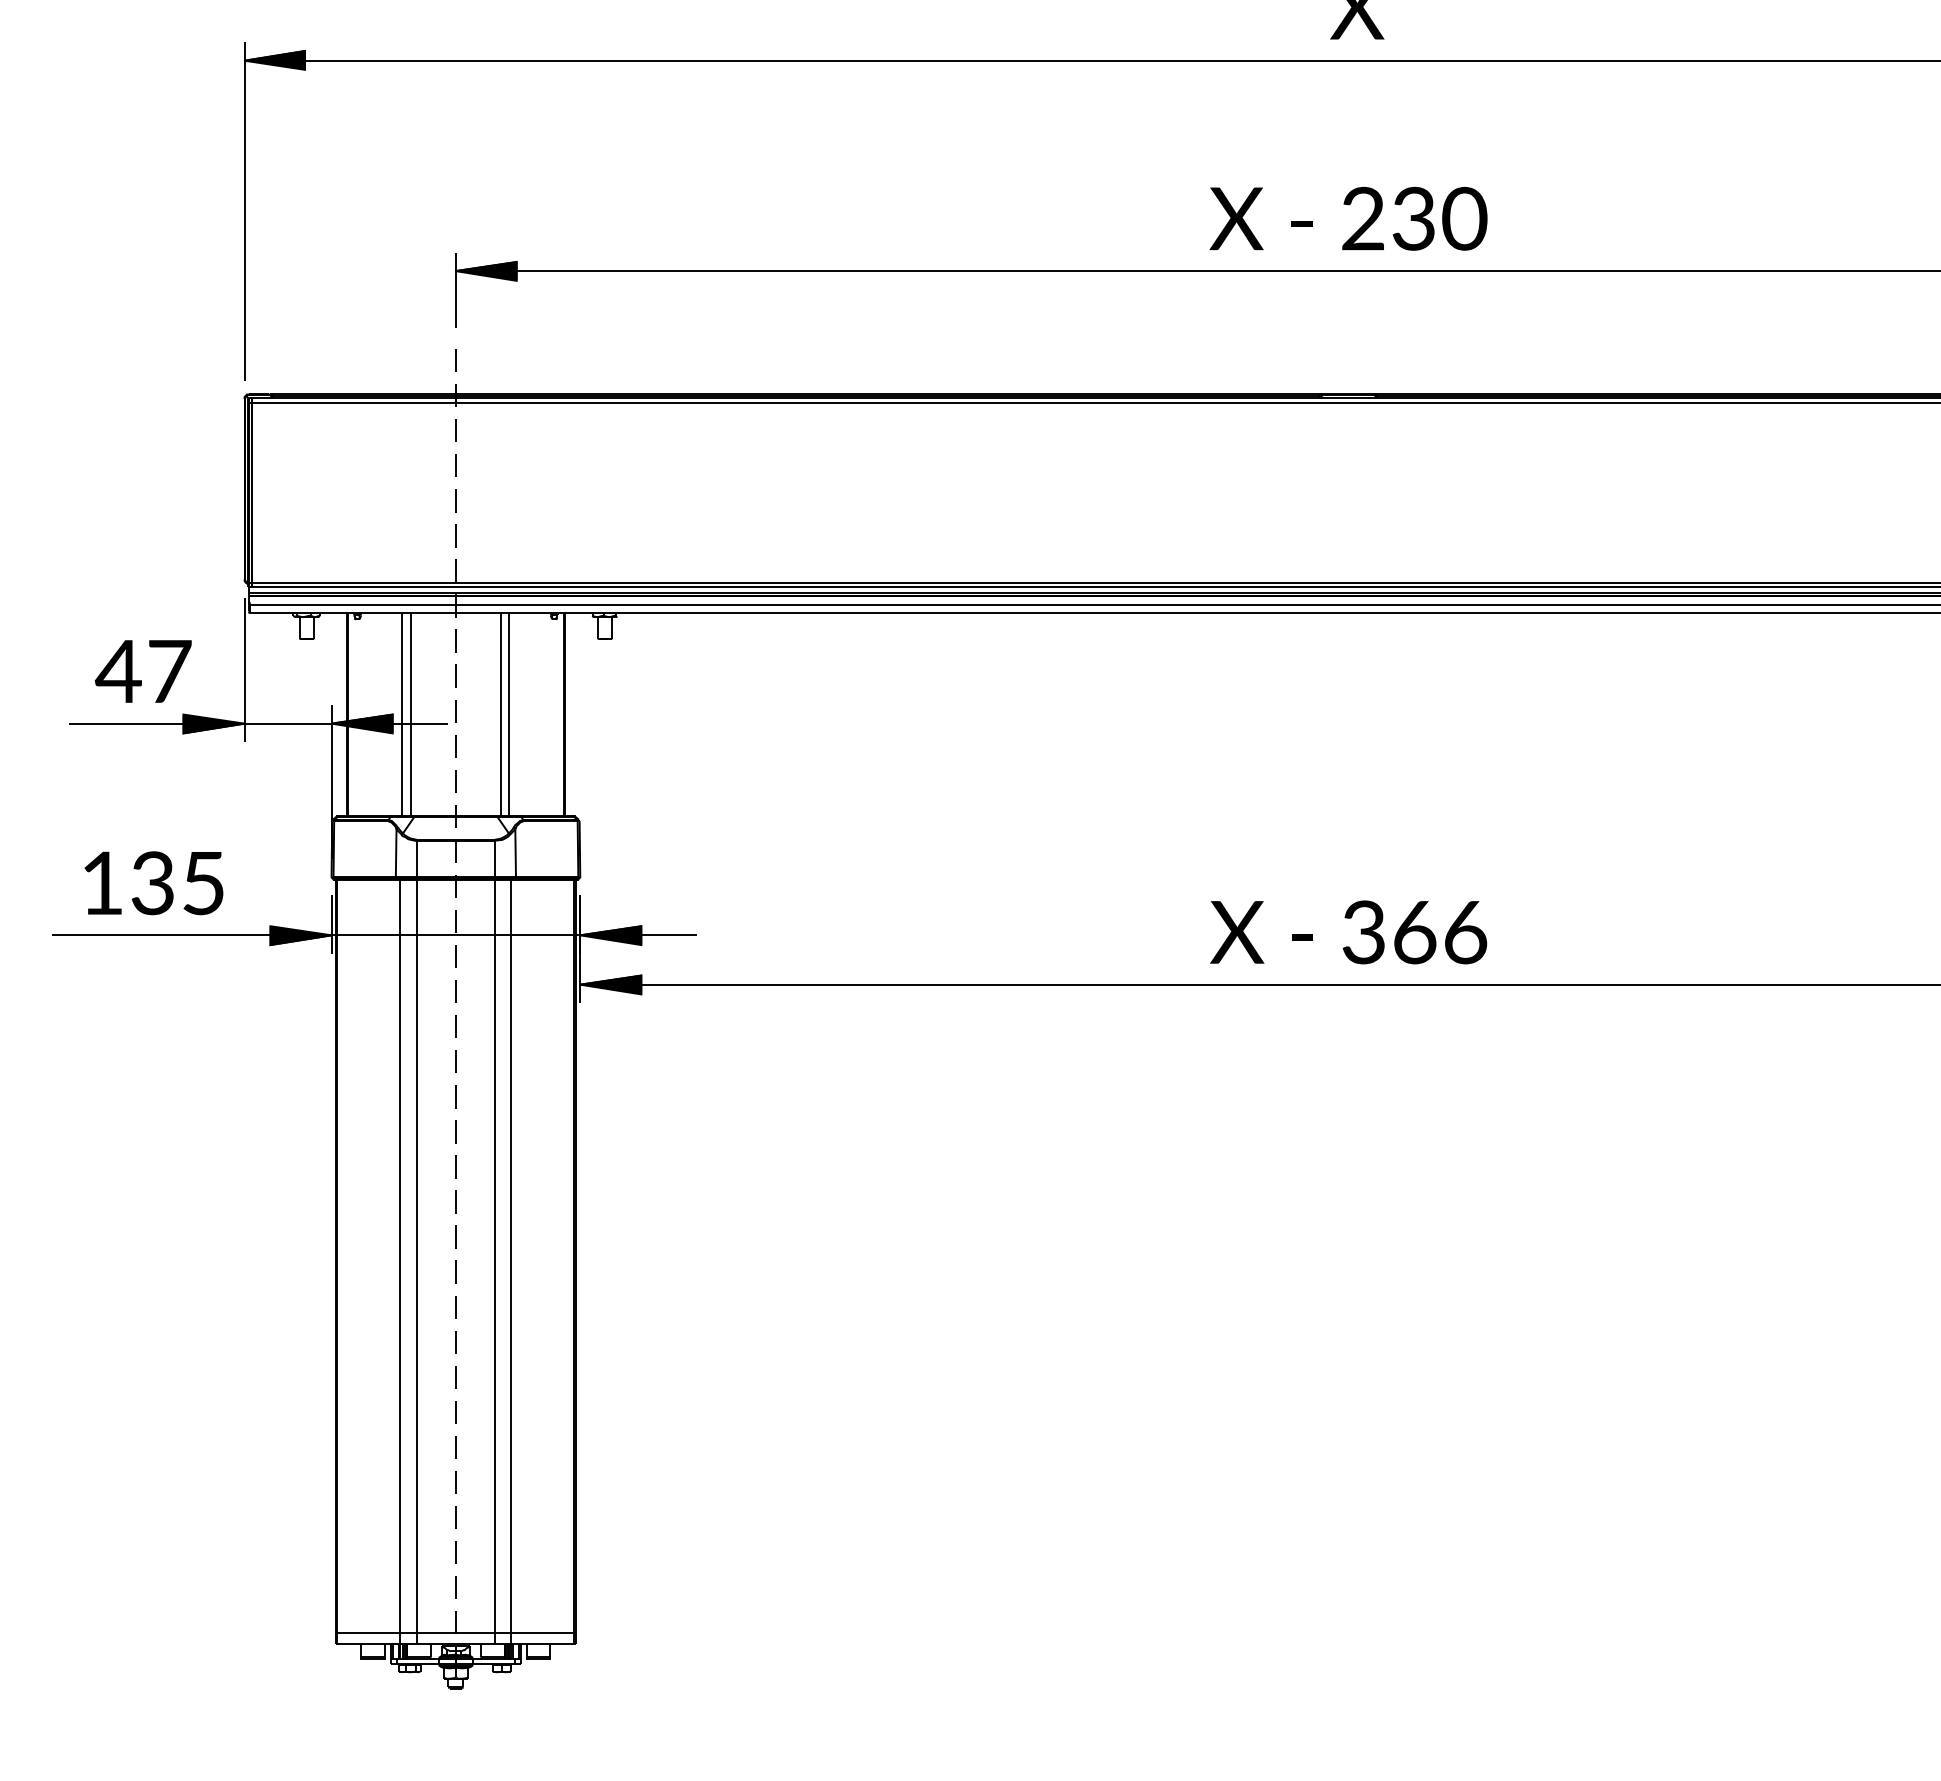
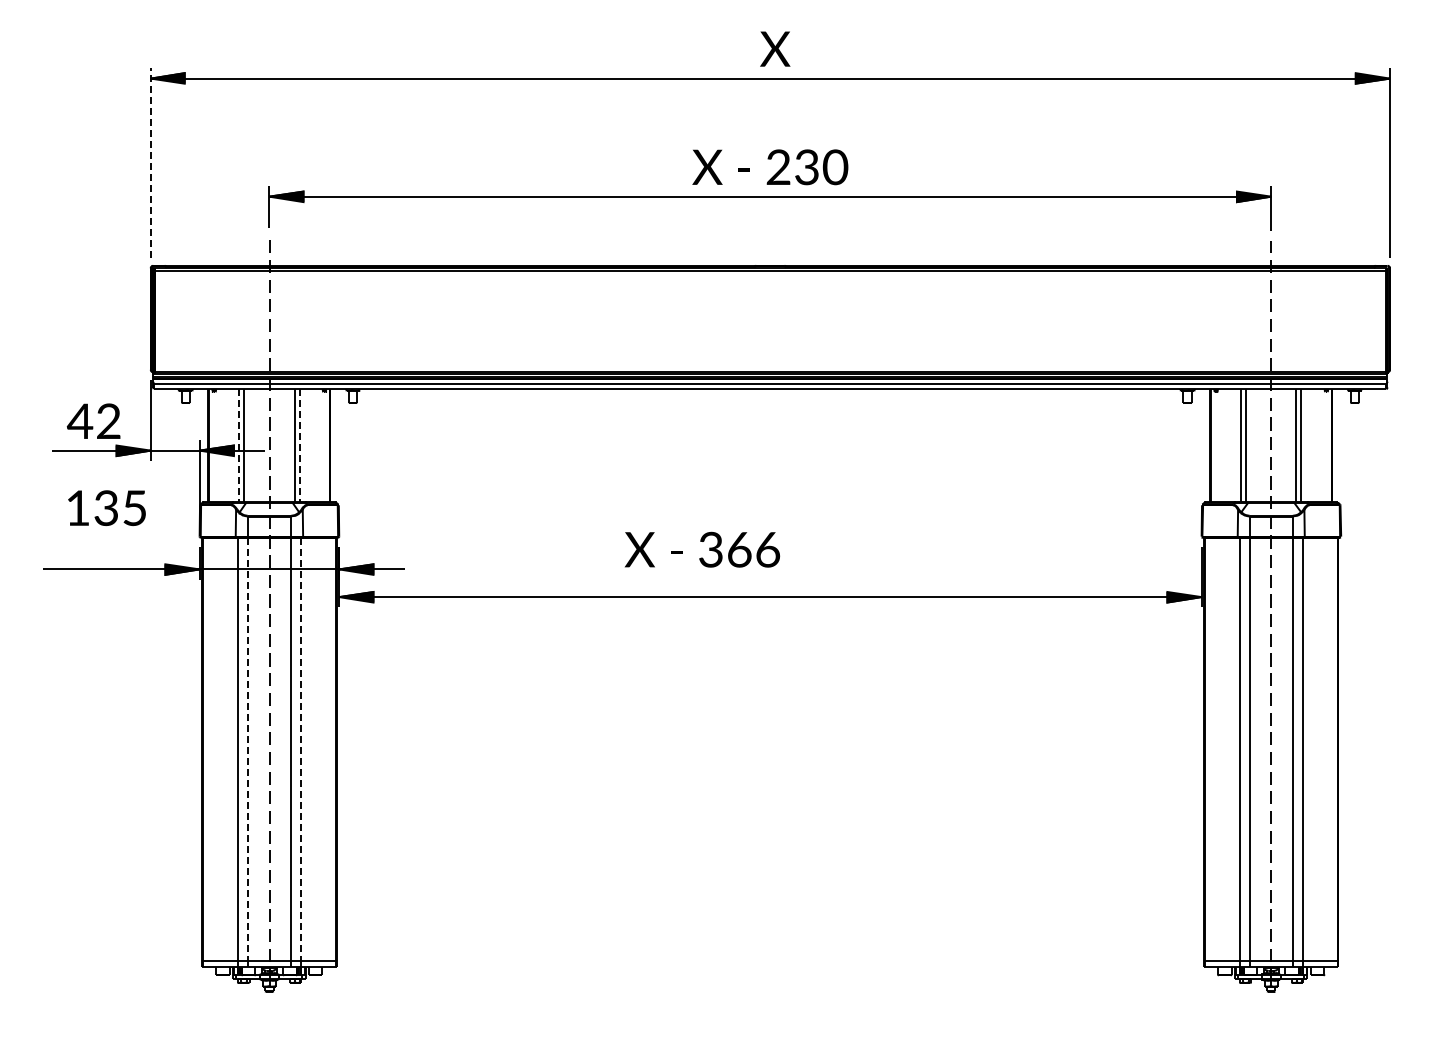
line: (243, 210) -> (150, 162), solid -> dashed
text: (170, 669) -> (109, 420), 47 -> 42
line: (402, 714) -> (239, 445), solid -> dashed
line: (509, 714) -> (299, 445), solid -> dashed
text: (153, 882) -> (106, 507), moved
text: (1348, 931) -> (702, 549), moved
line: (416, 1258) -> (247, 750), solid -> dashed
line: (511, 1258) -> (300, 750), solid -> dashed

